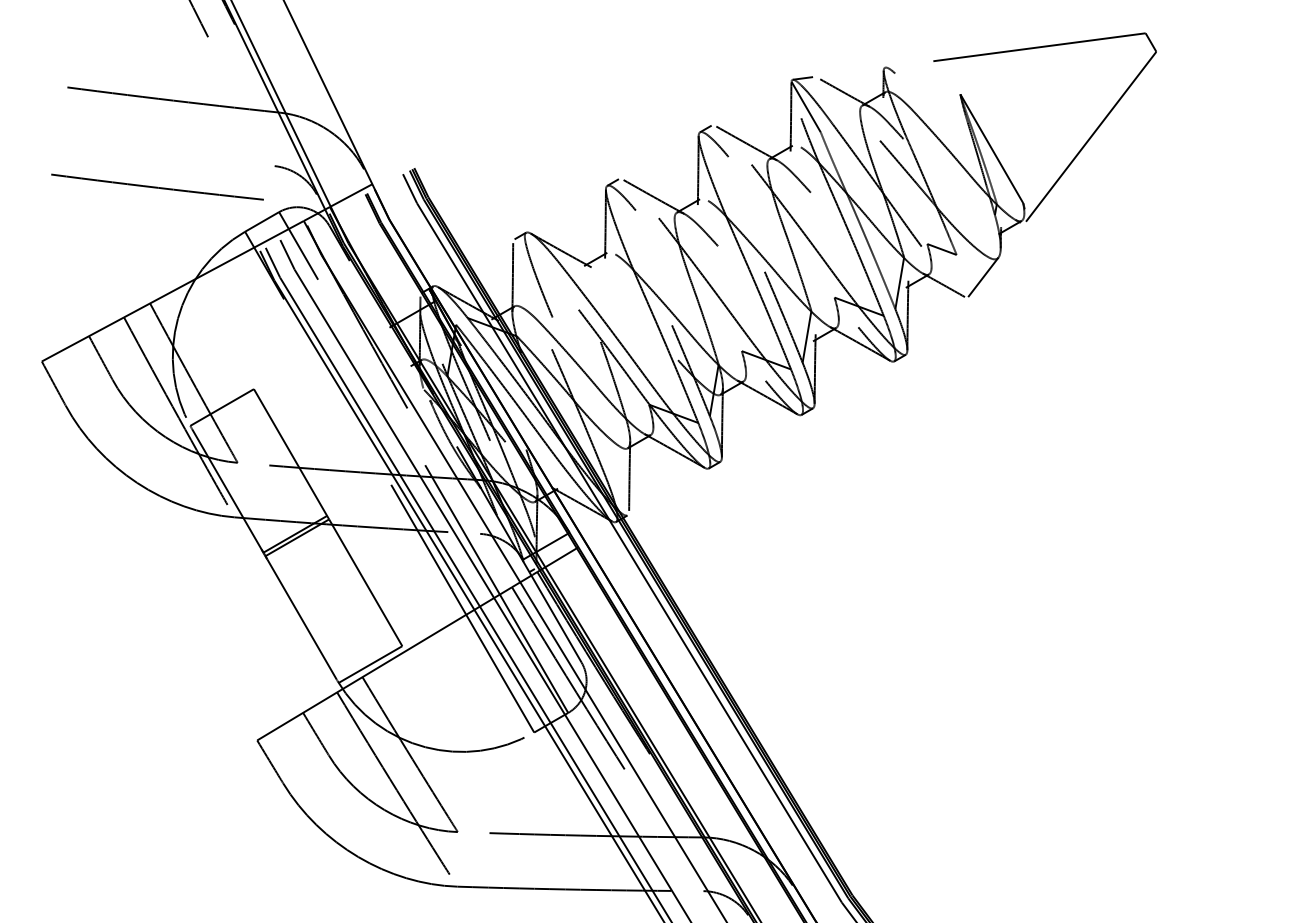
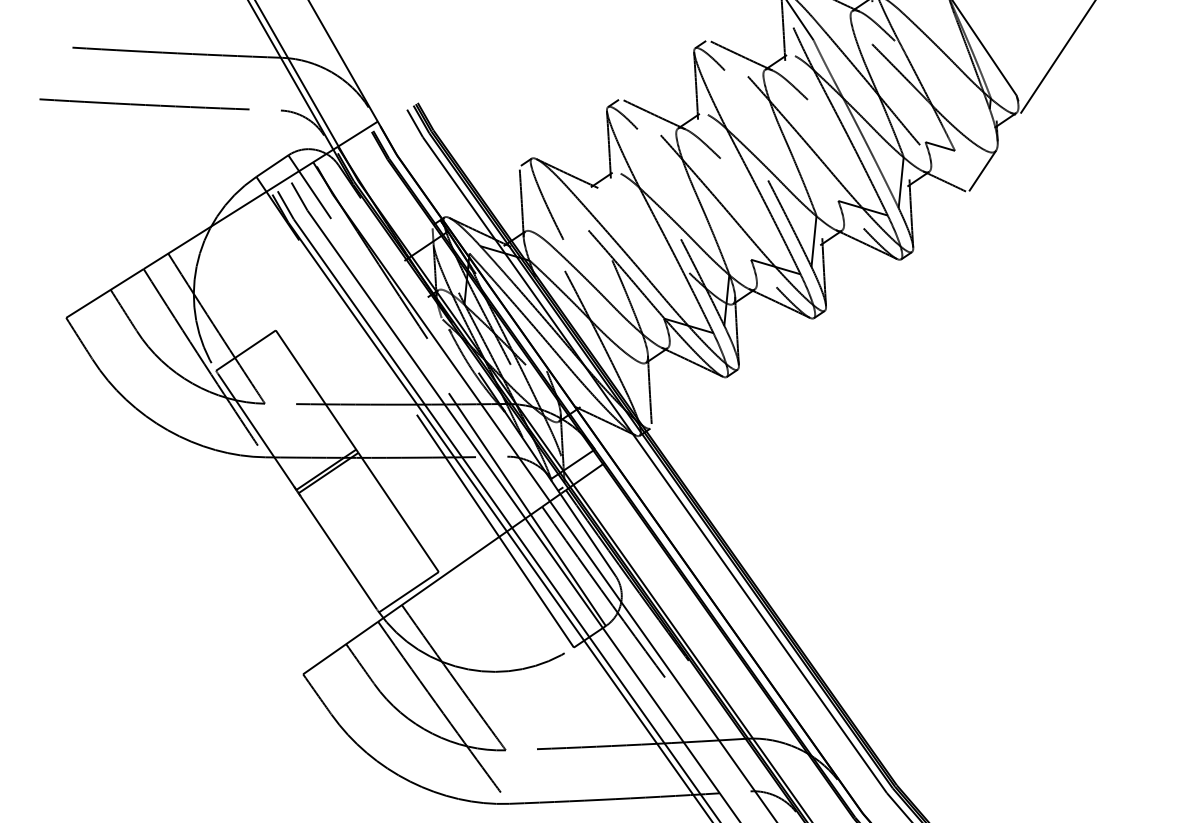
line: (157, 186) -> (144, 103), moved

